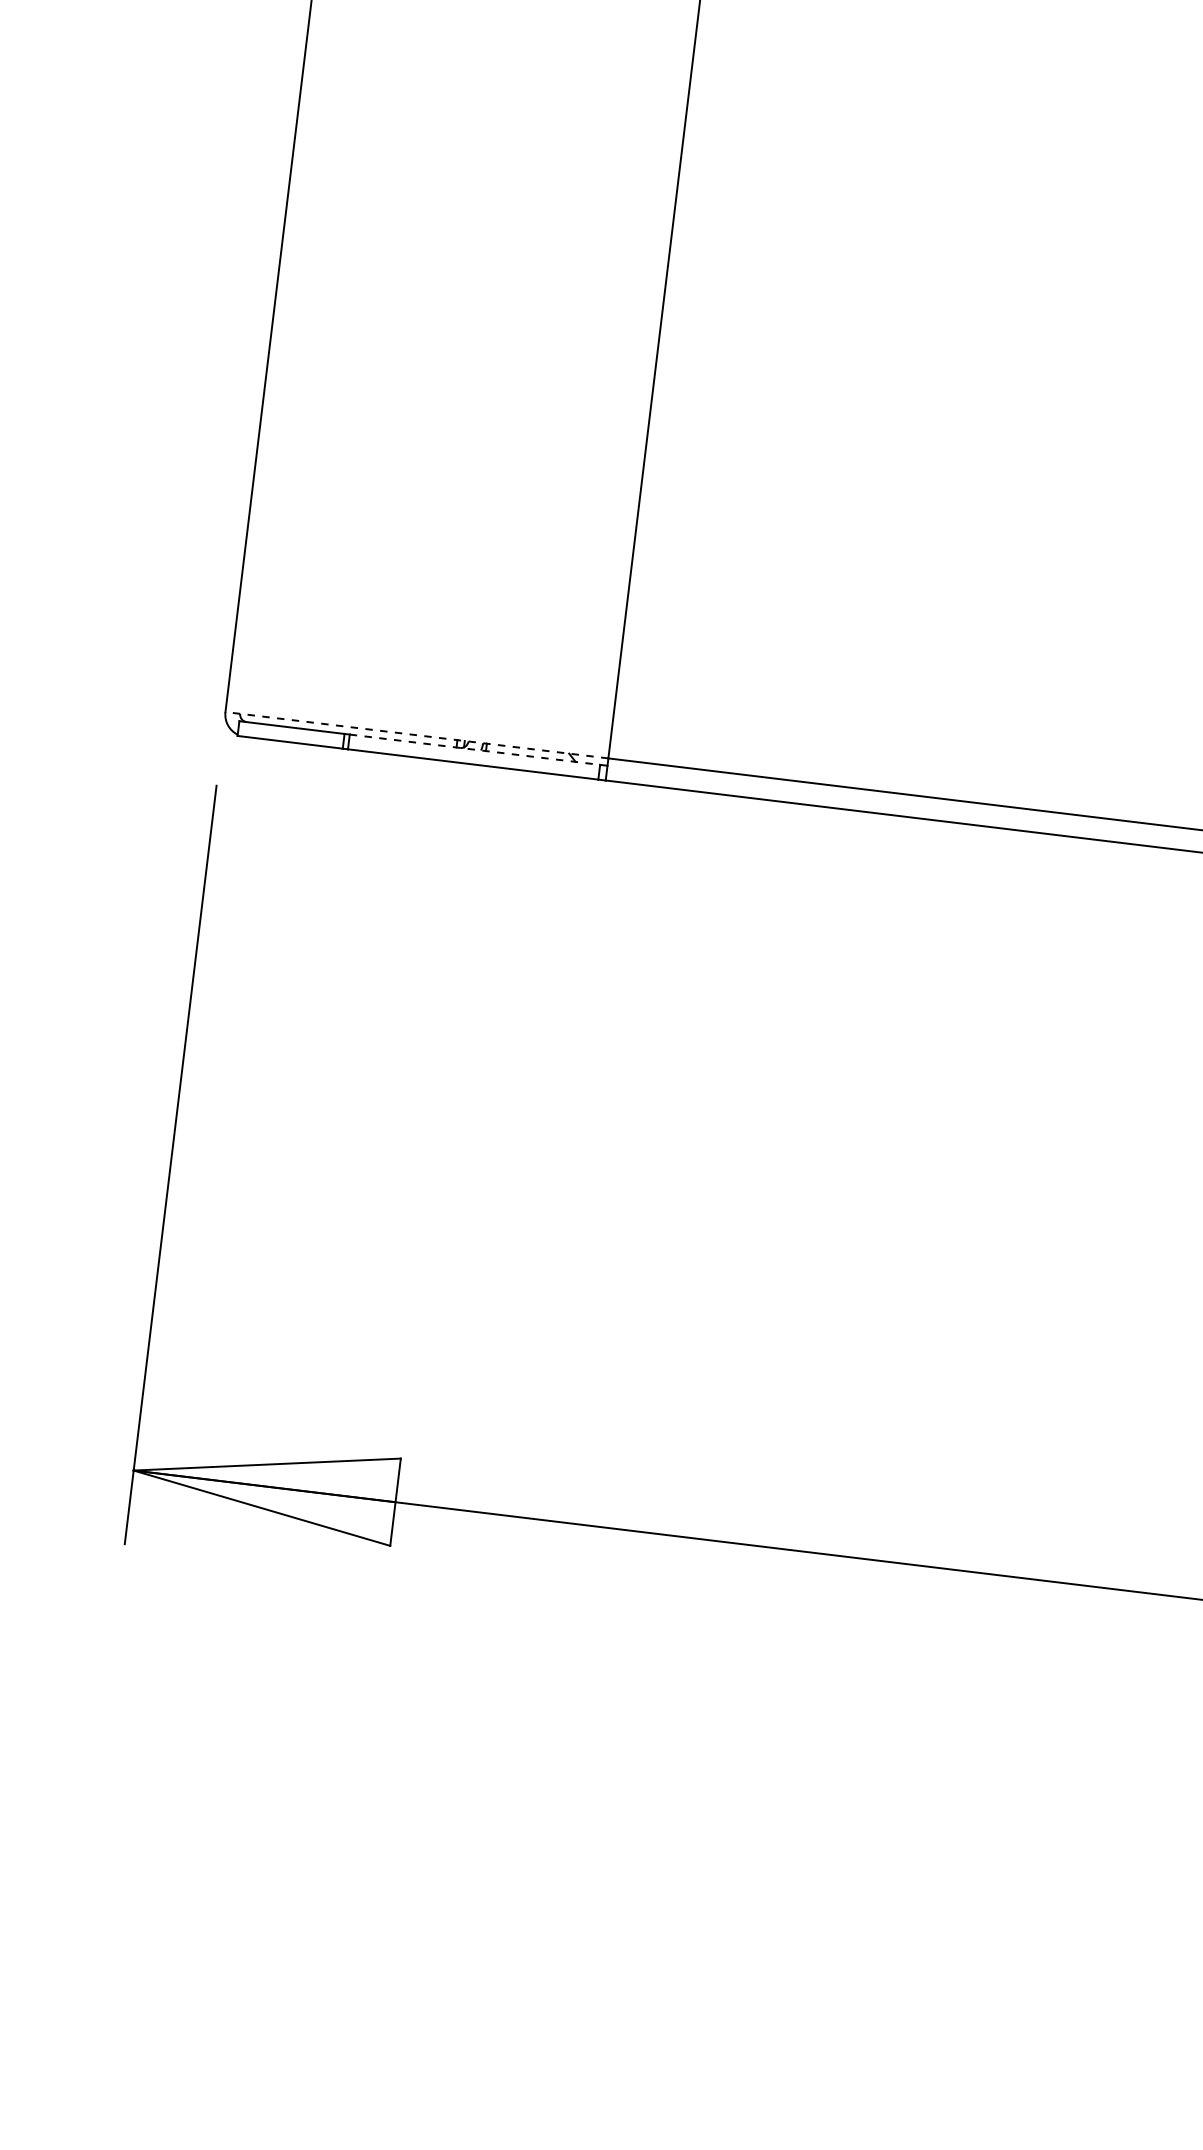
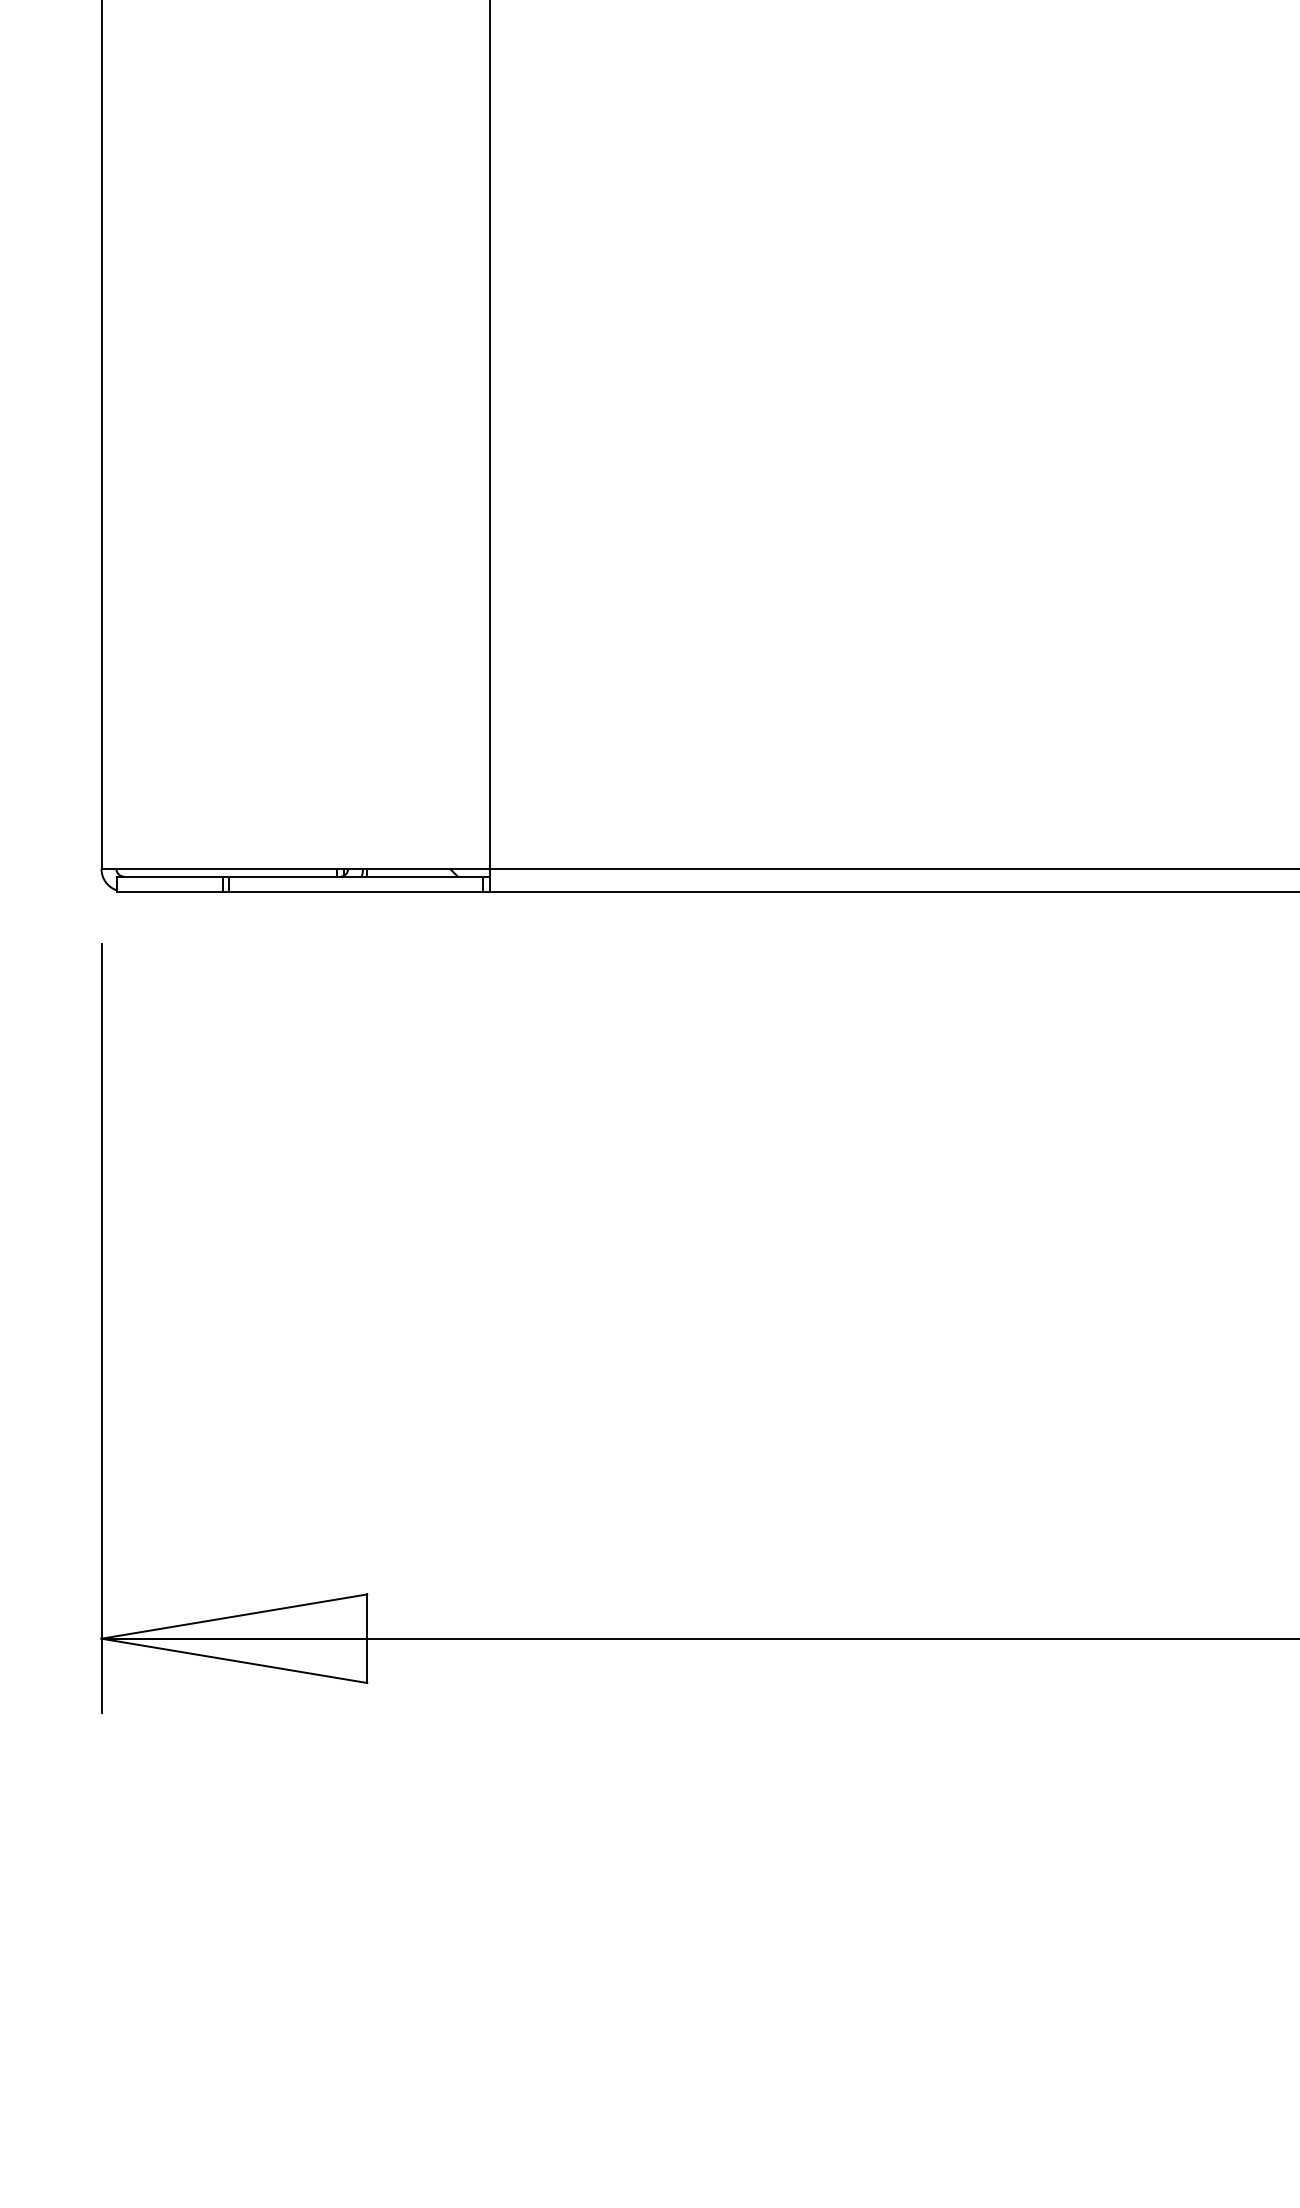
line: (416, 735) -> (295, 869), dashed -> solid
line: (475, 749) -> (356, 876), dashed -> solid

